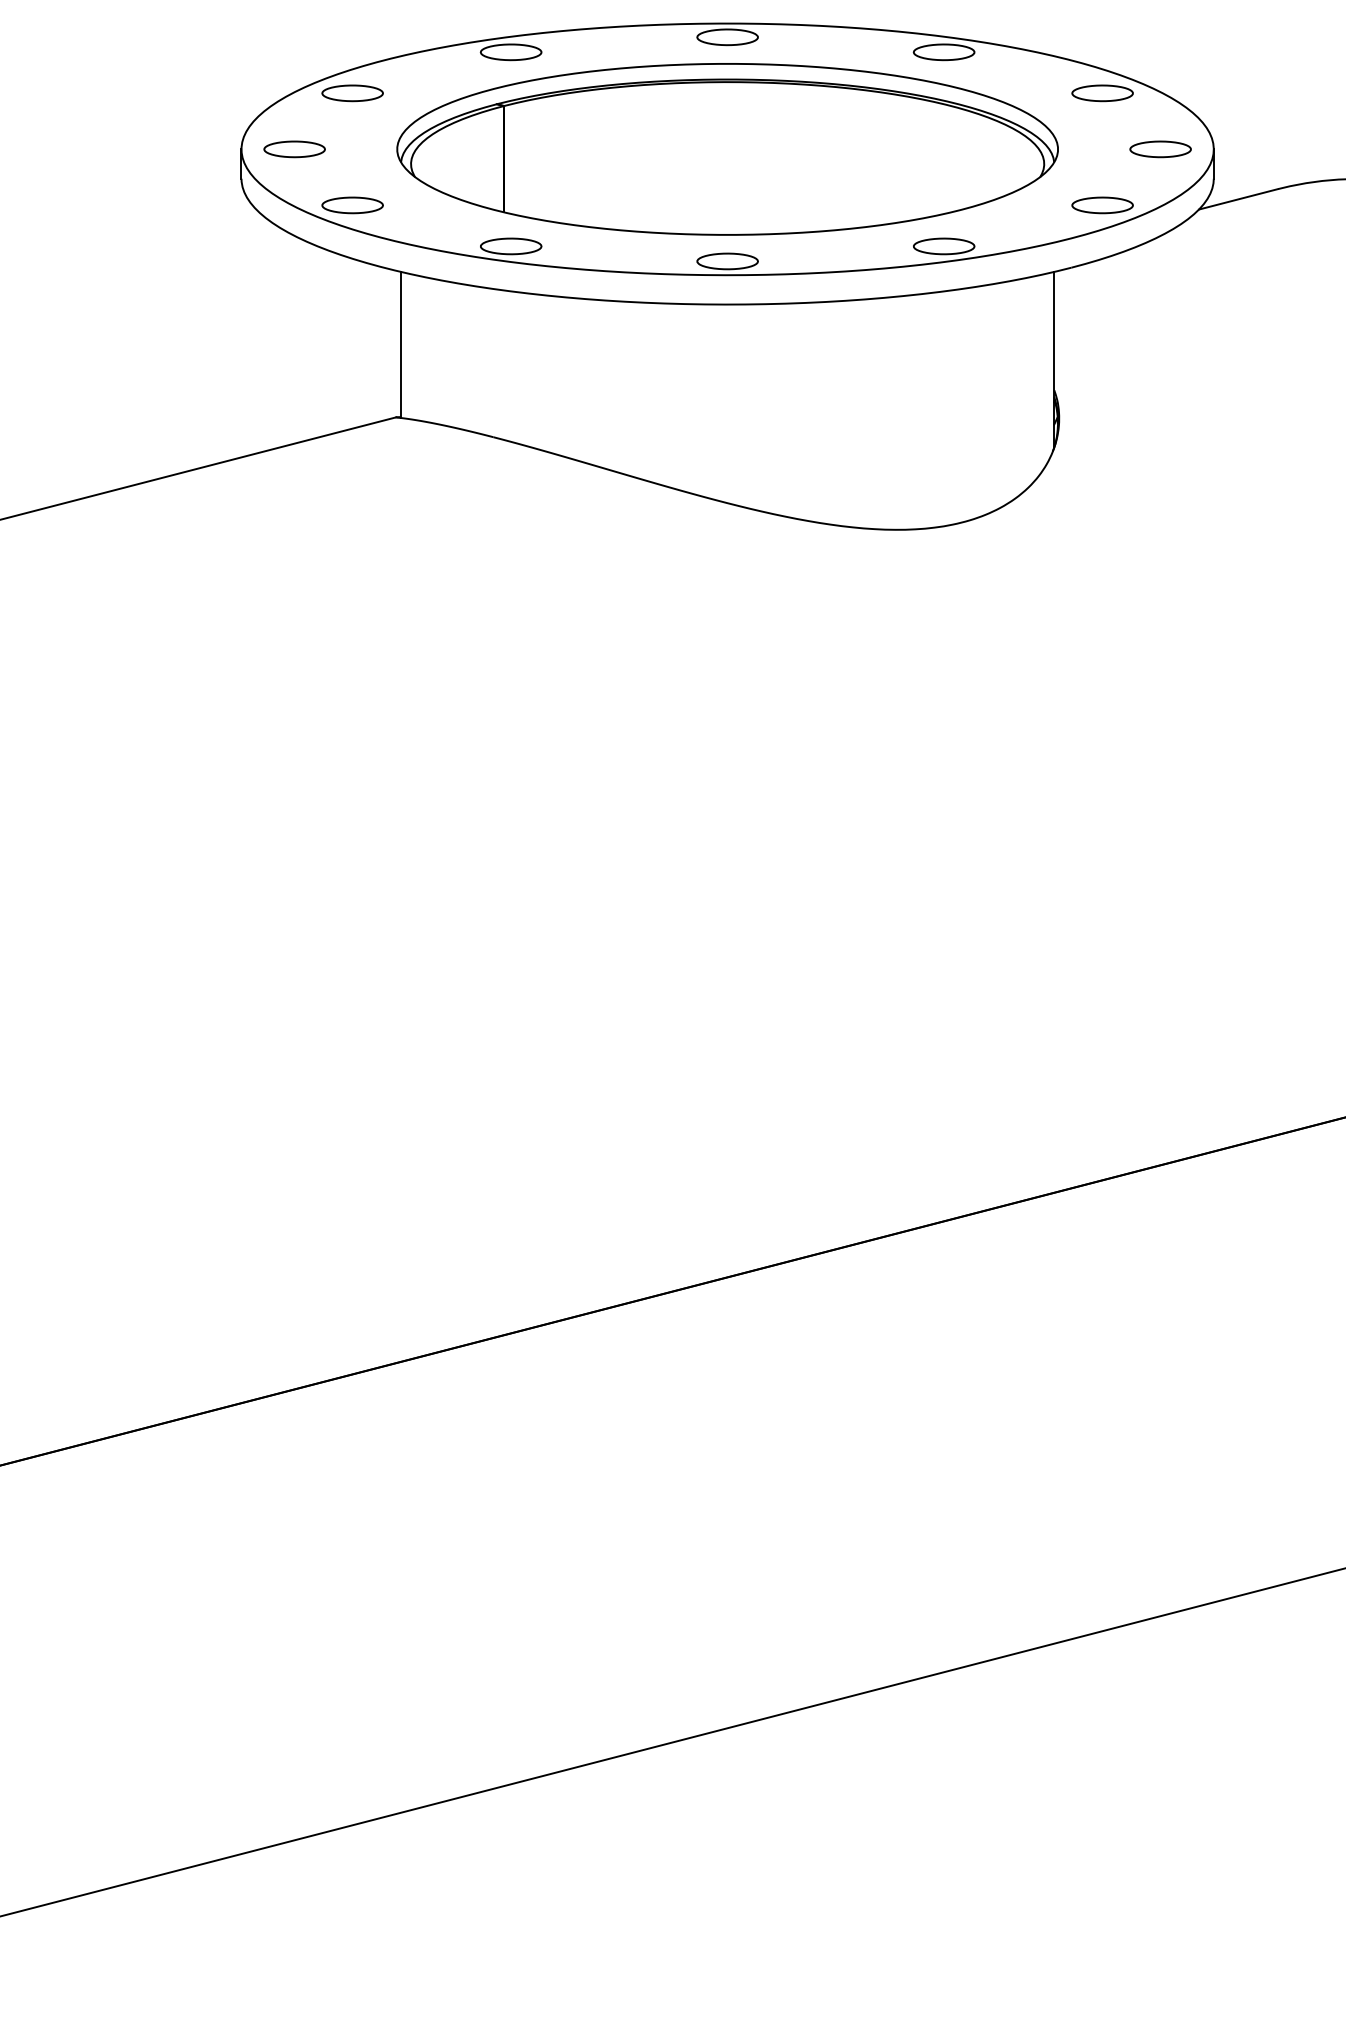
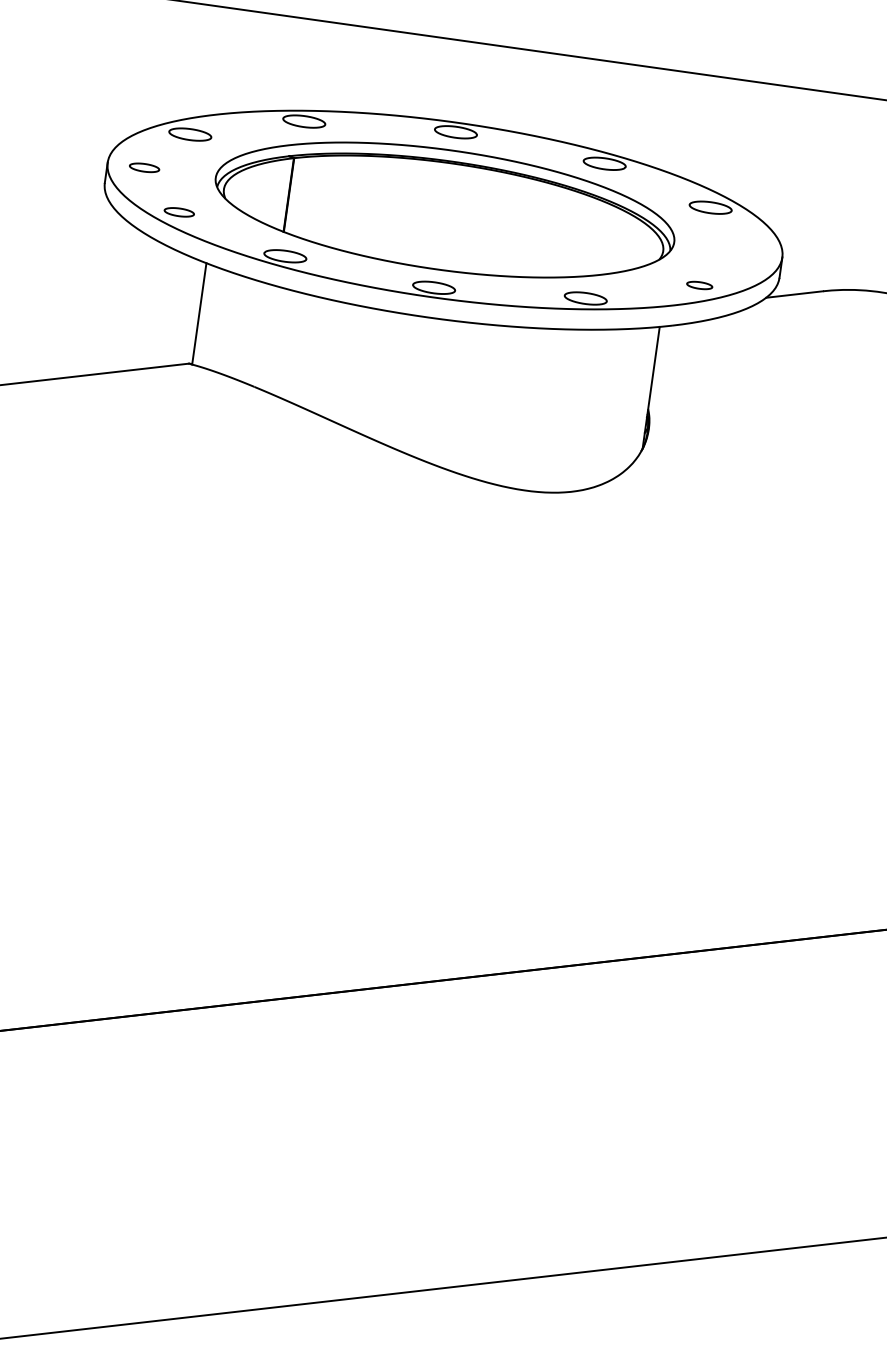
part: (294, 149) -> (144, 167), size x0.7
part: (1160, 149) -> (745, 252), removed
part: (352, 205) -> (179, 212), size x0.7
part: (1102, 205) -> (699, 285), size x0.6

